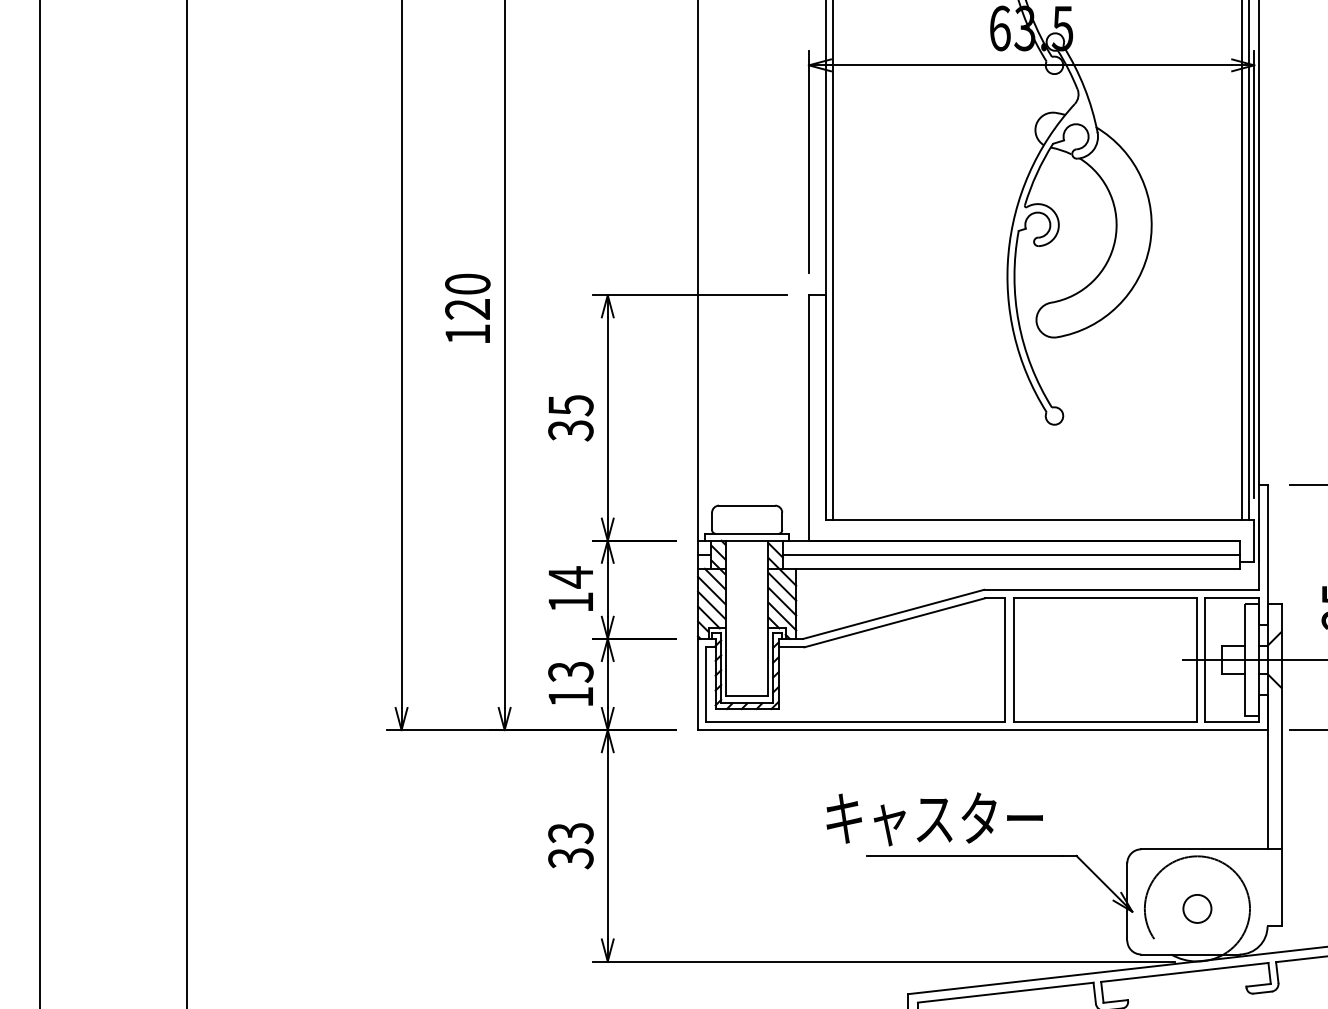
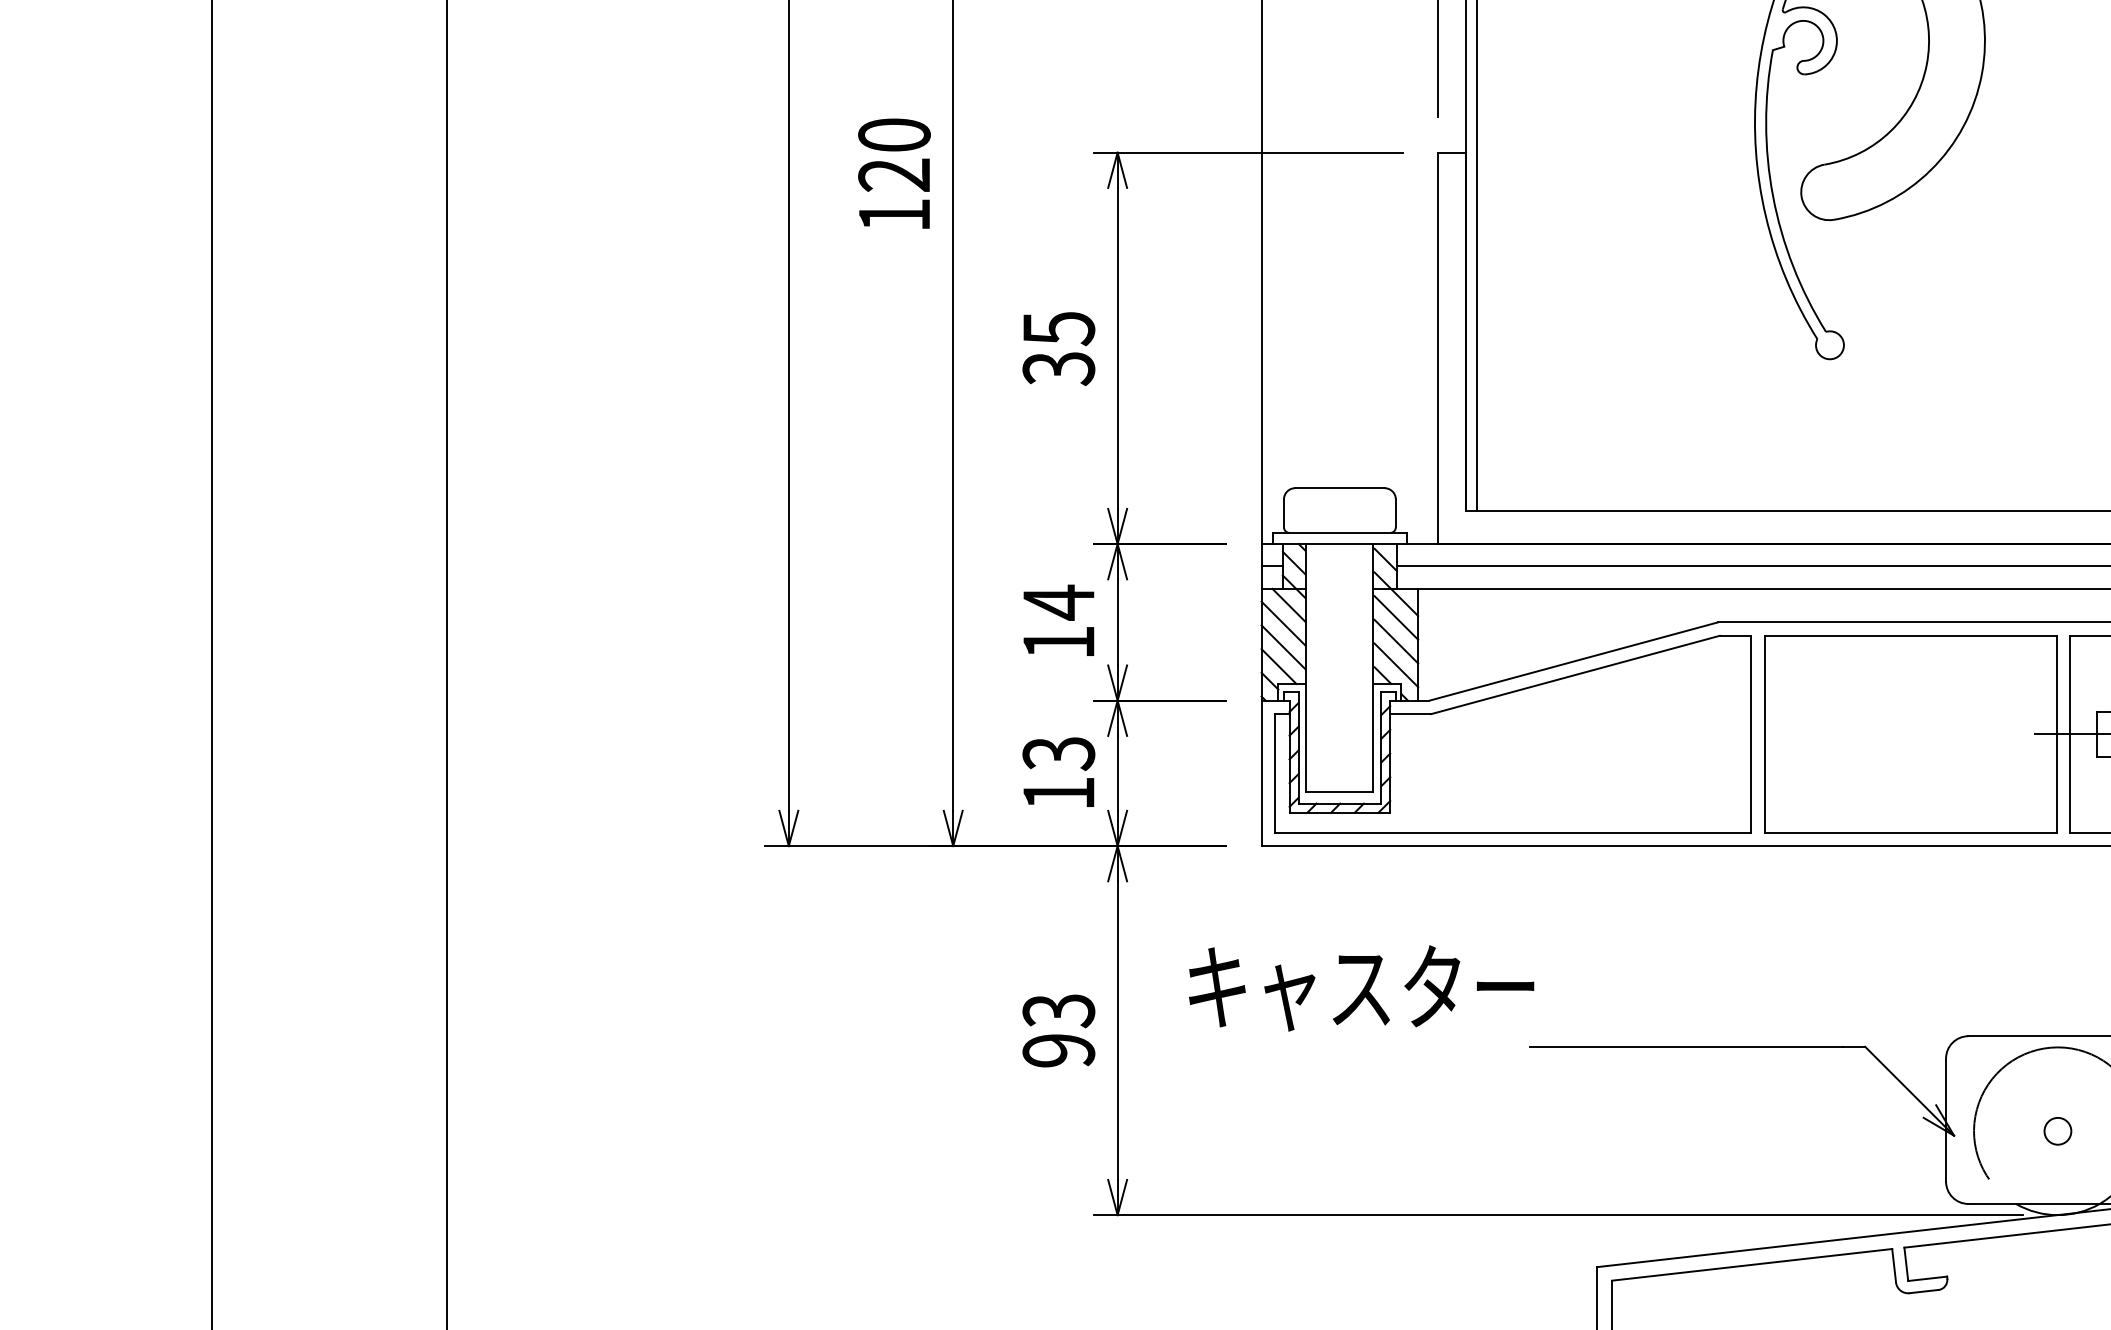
text: (934, 819) -> (1361, 988), moved
text: (570, 858) -> (1058, 1050), 33 -> 93
circle: (1197, 908) -> (2058, 1130), size x0.6

